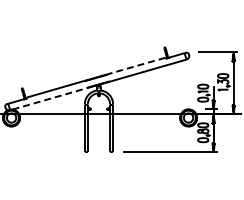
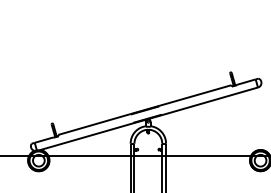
line: (136, 66) -> (195, 96), dashed -> solid
line: (49, 98) -> (86, 136), dashed -> solid

